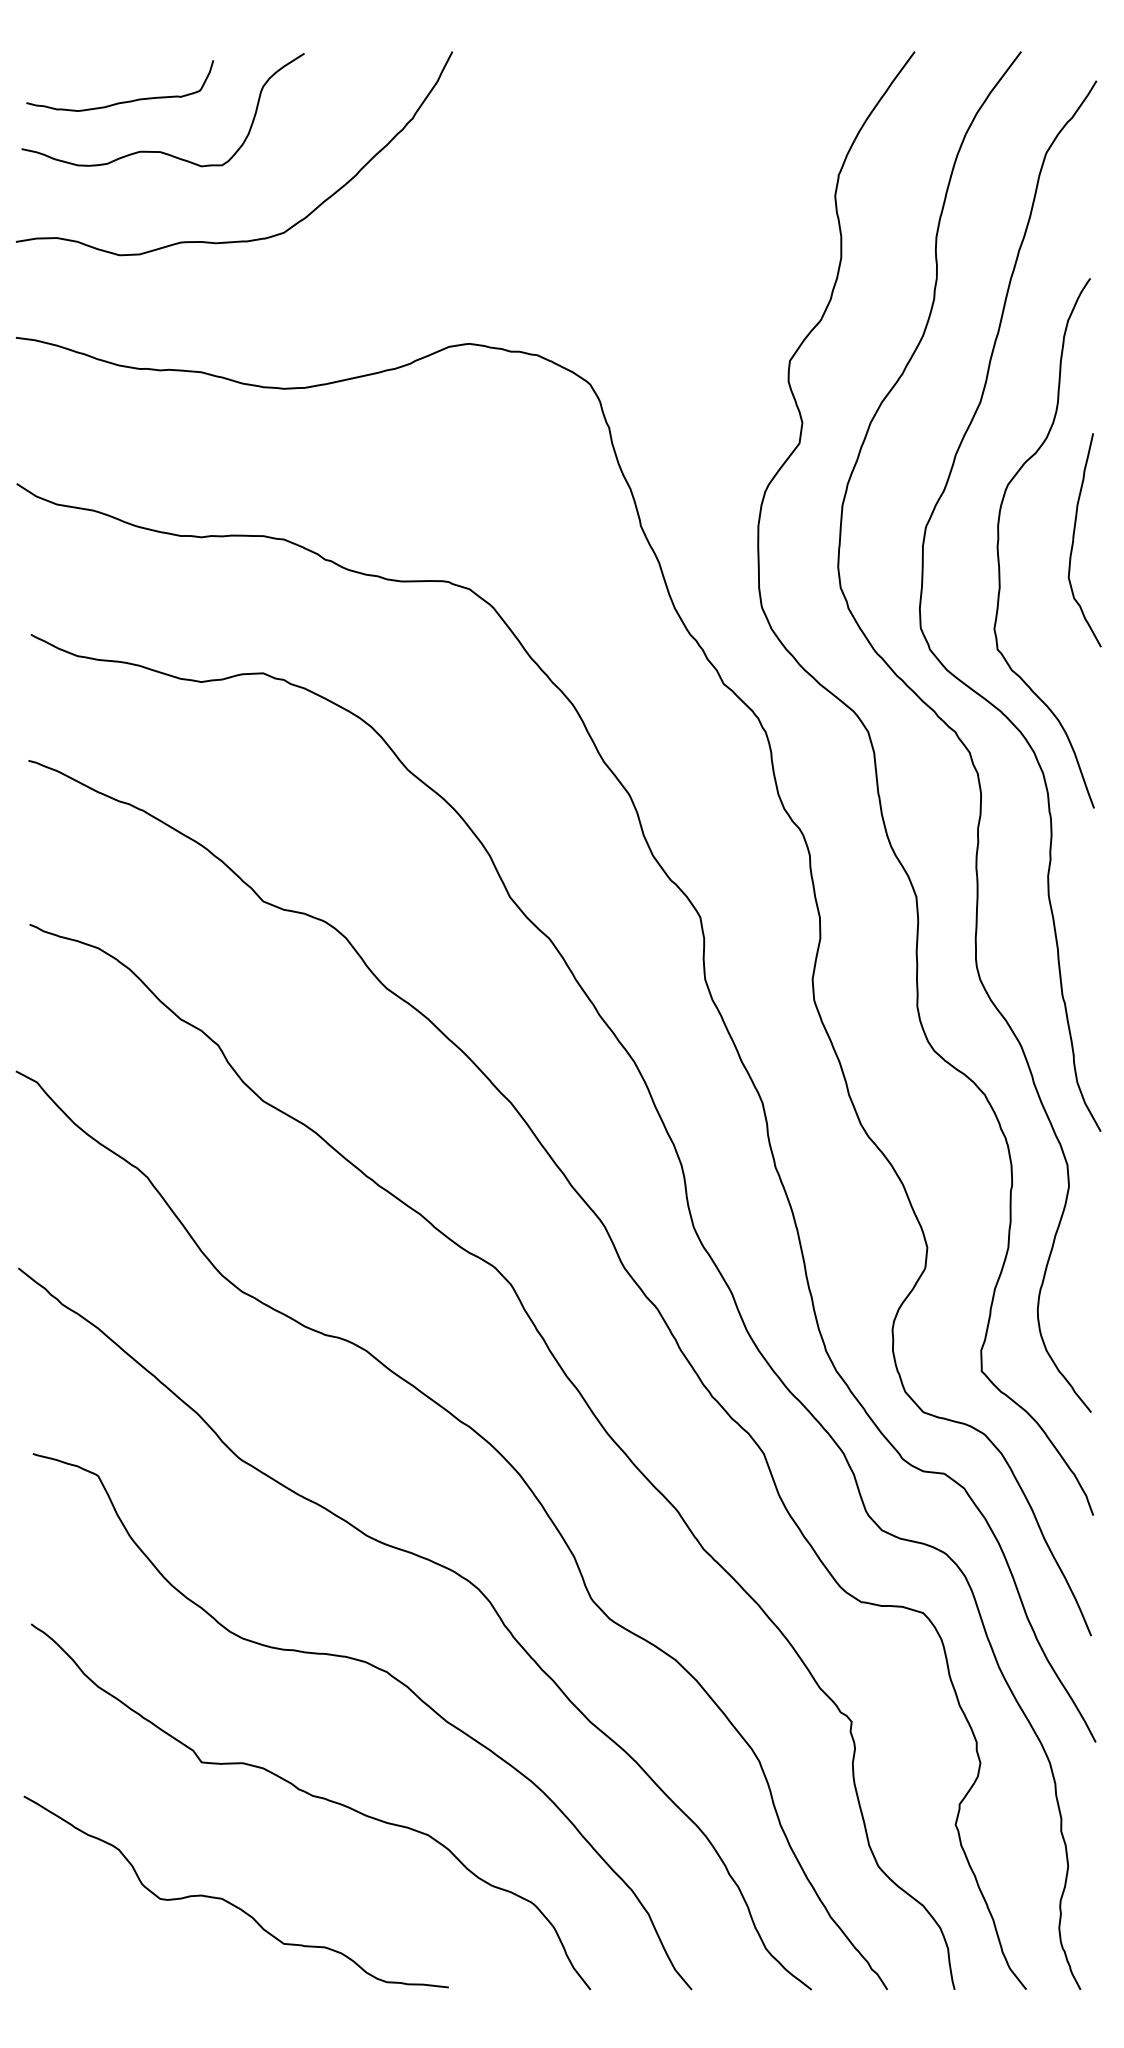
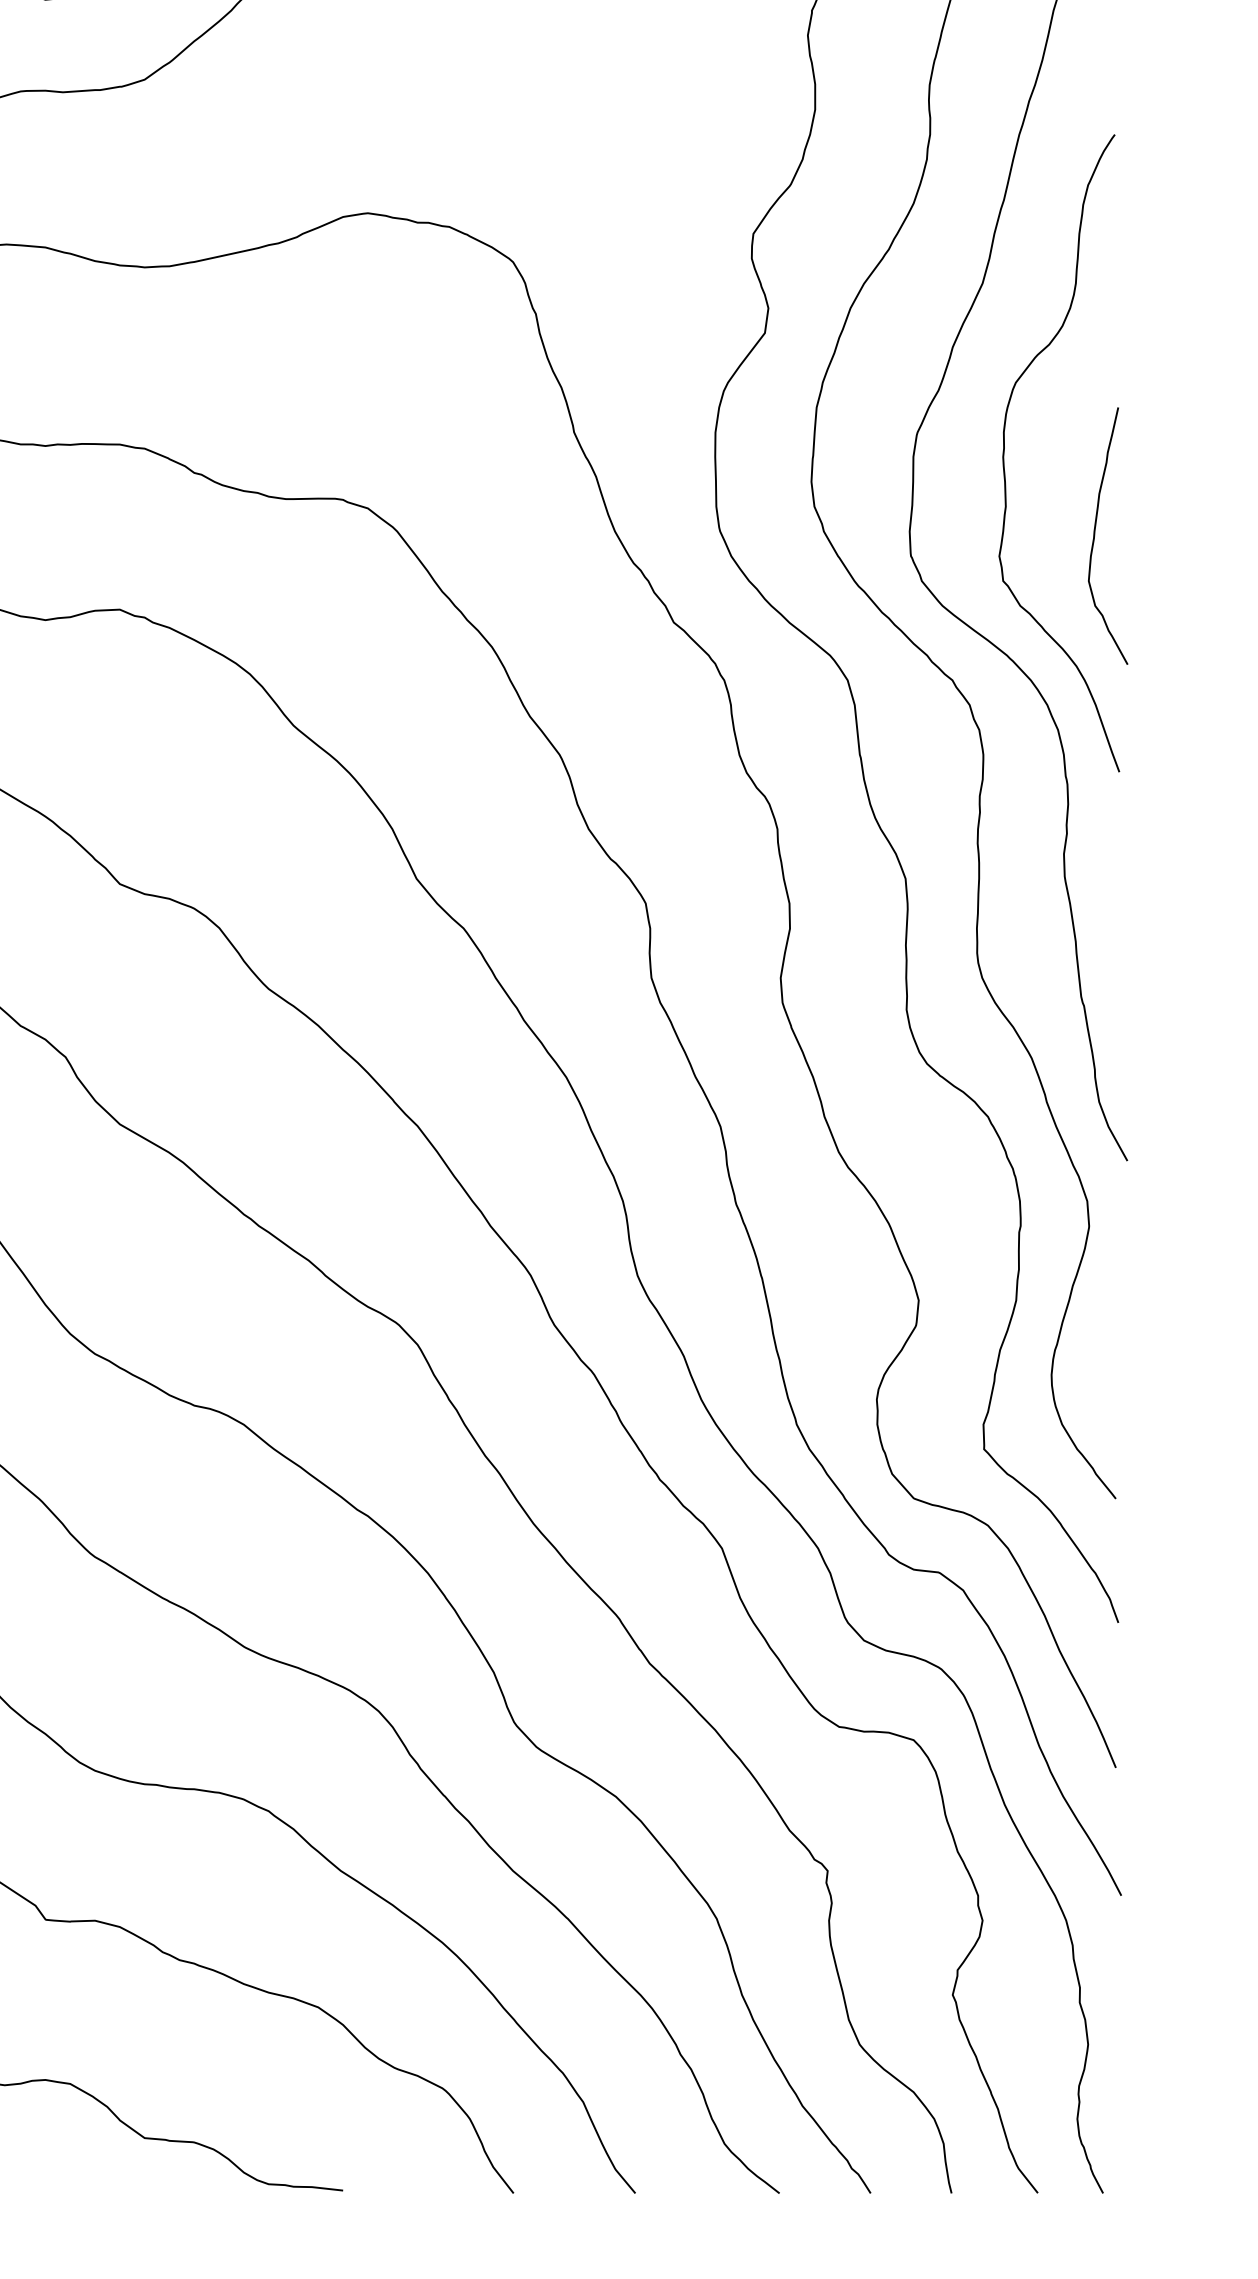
curve: (1074, 540) -> (1095, 536), moved

